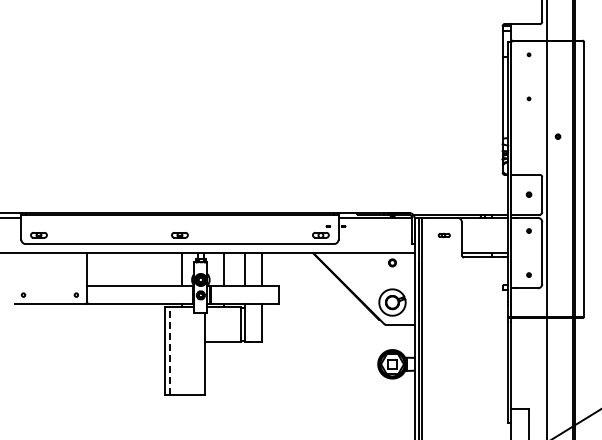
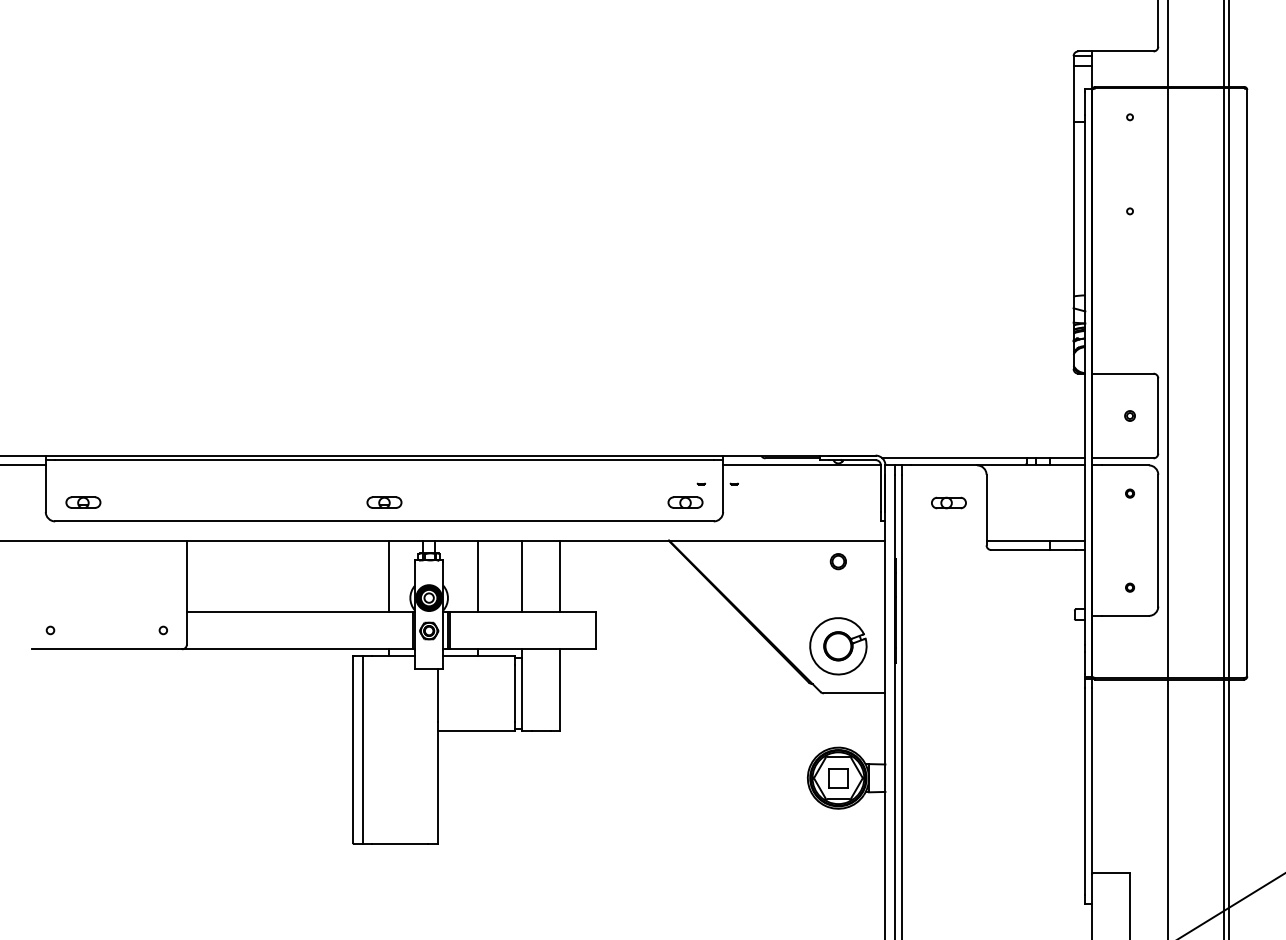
part: (557, 136) -> (1190, 291), removed
part: (444, 235) -> (949, 503), size x1.43
line: (169, 350) -> (362, 748), dashed -> solid

